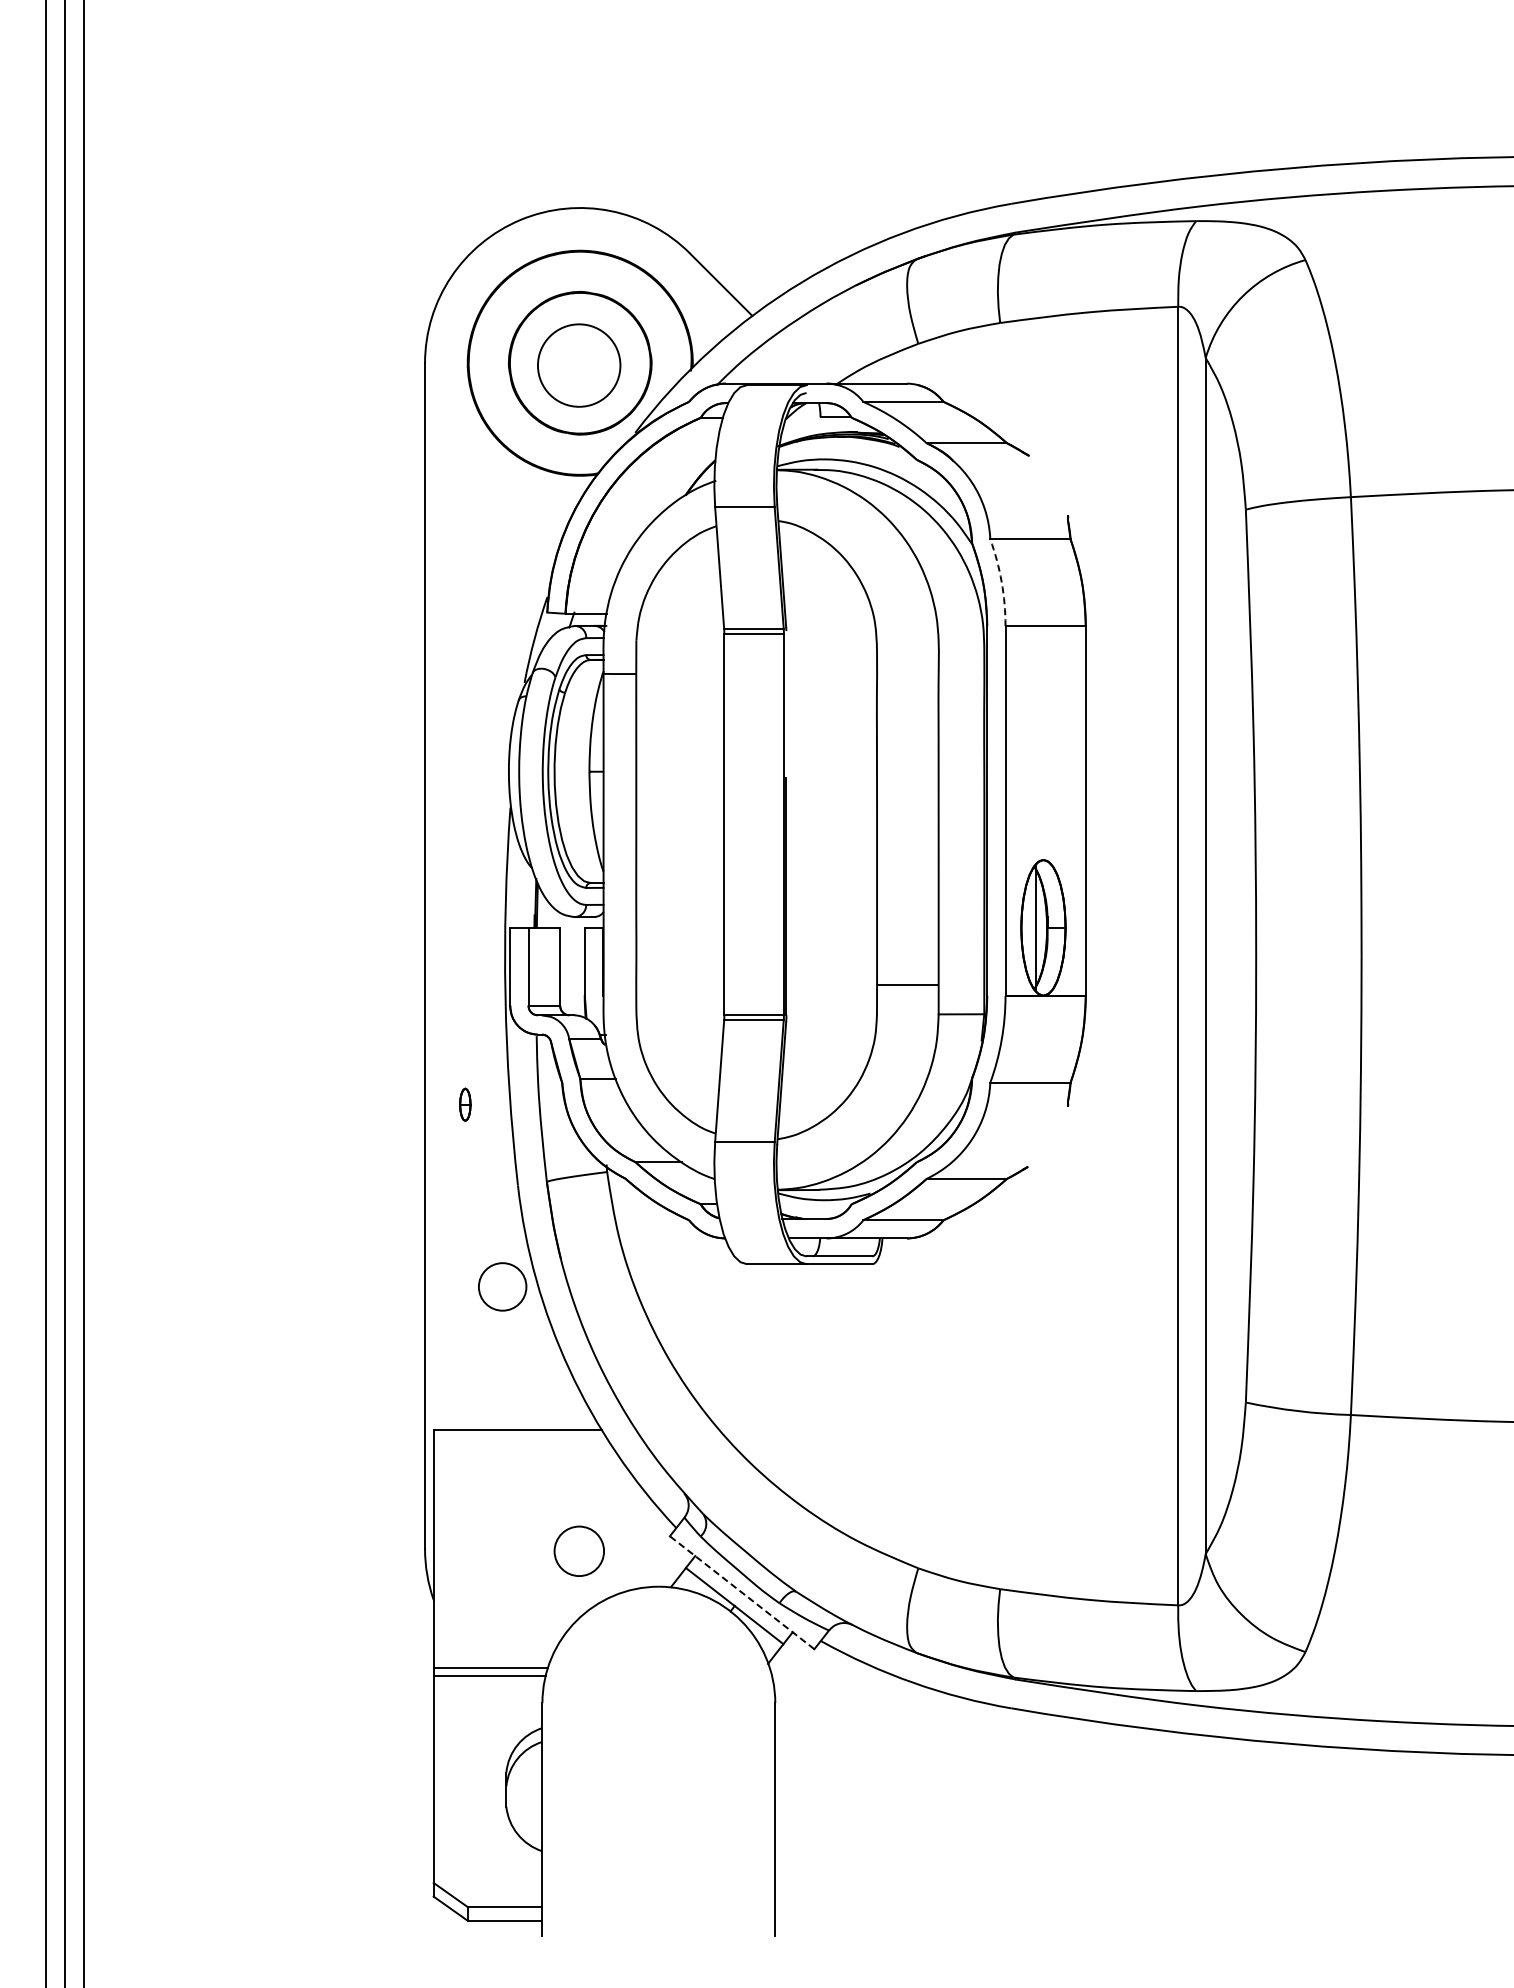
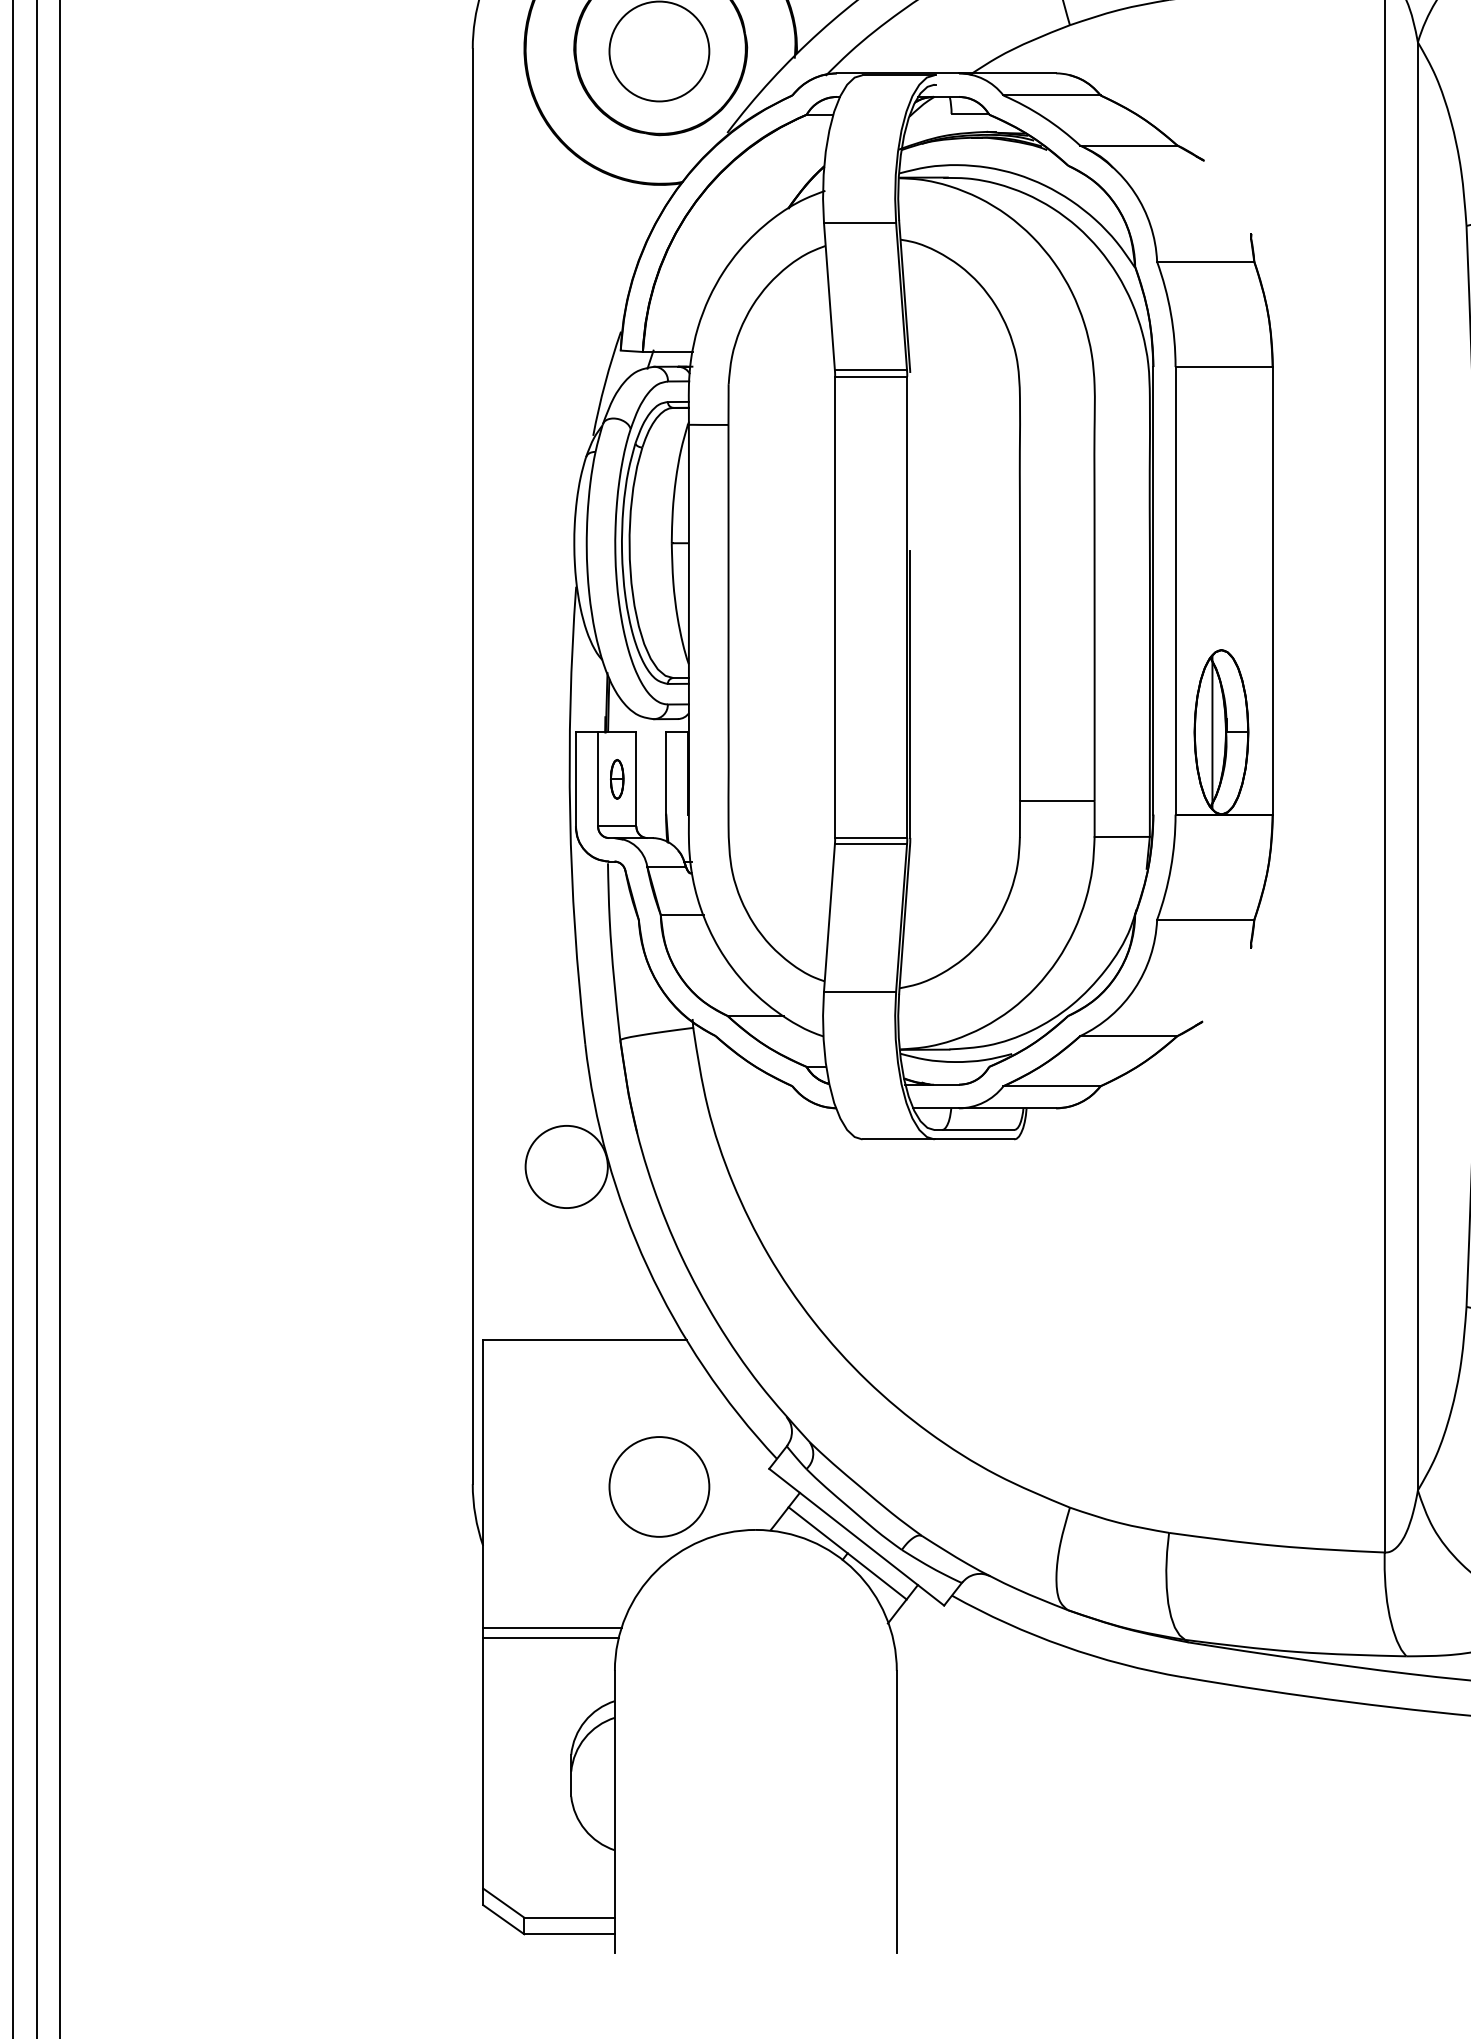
arc: (1001, 582) -> (1170, 314), dashed -> solid
part: (465, 1104) -> (617, 779), moved
circle: (502, 1286) -> (566, 1166), size x1.43
circle: (579, 1551) -> (659, 1487), size x1.67
line: (742, 1592) -> (857, 1536), dashed -> solid

